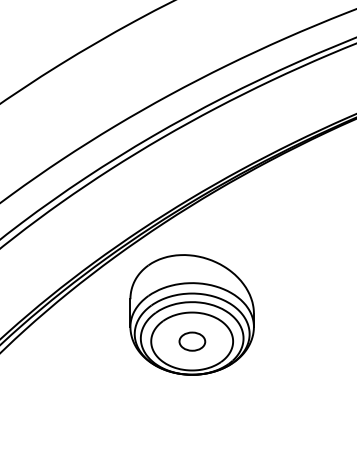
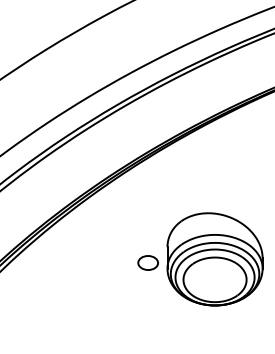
part: (191, 314) -> (214, 259), moved

